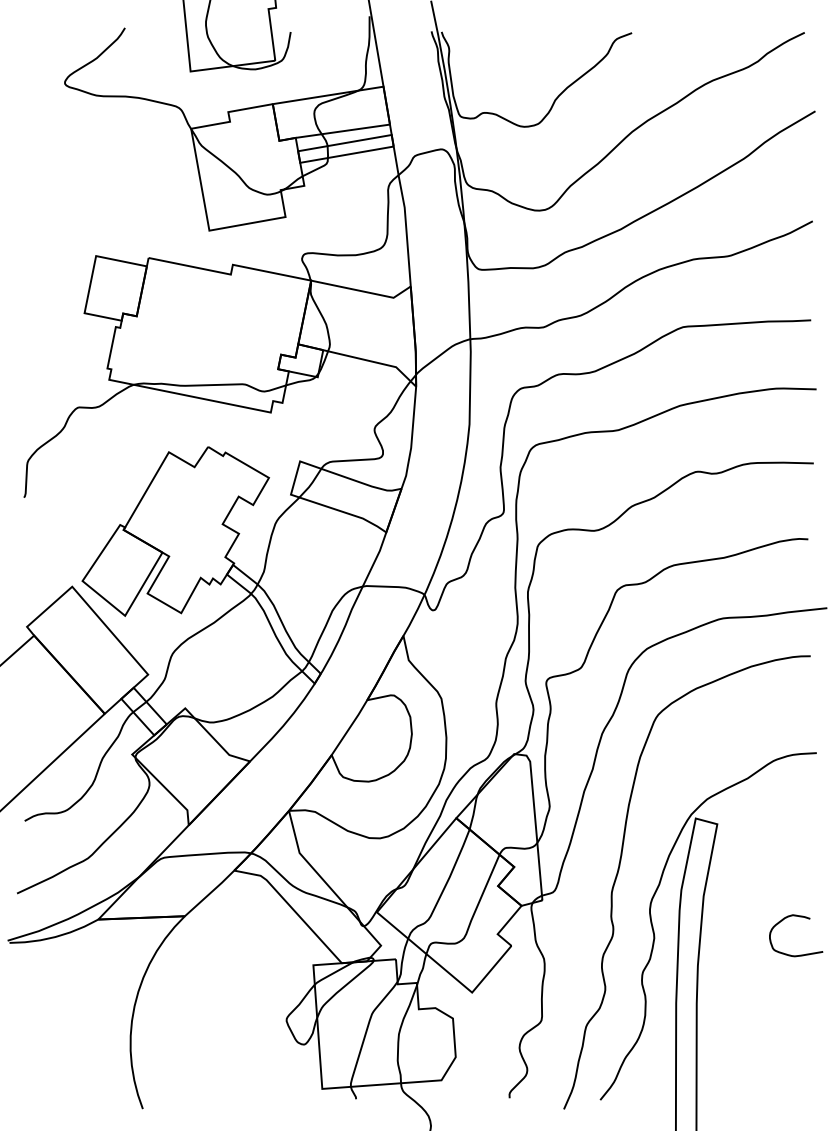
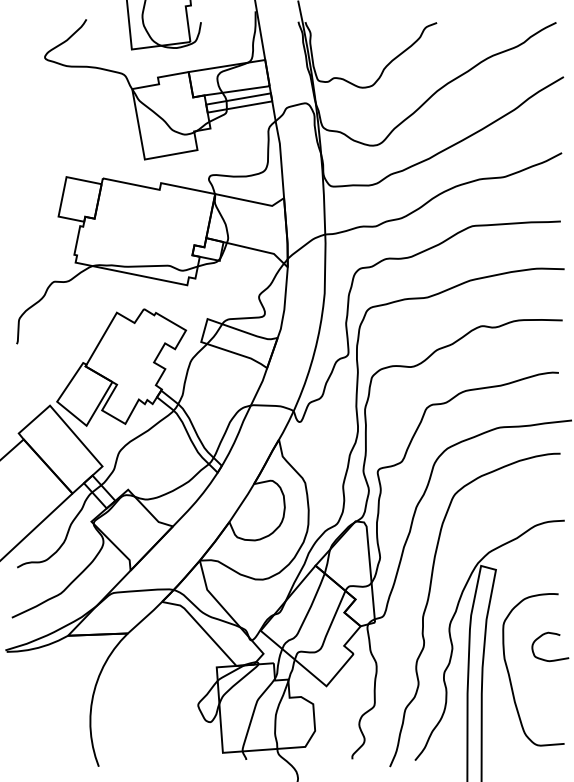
curve: (738, 978) -> (510, 676), added

